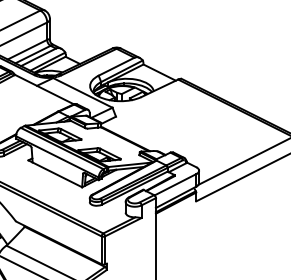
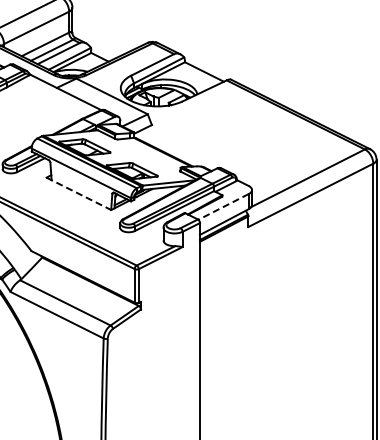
line: (55, 174) -> (79, 194), solid -> dashed
line: (175, 185) -> (223, 207), solid -> dashed

